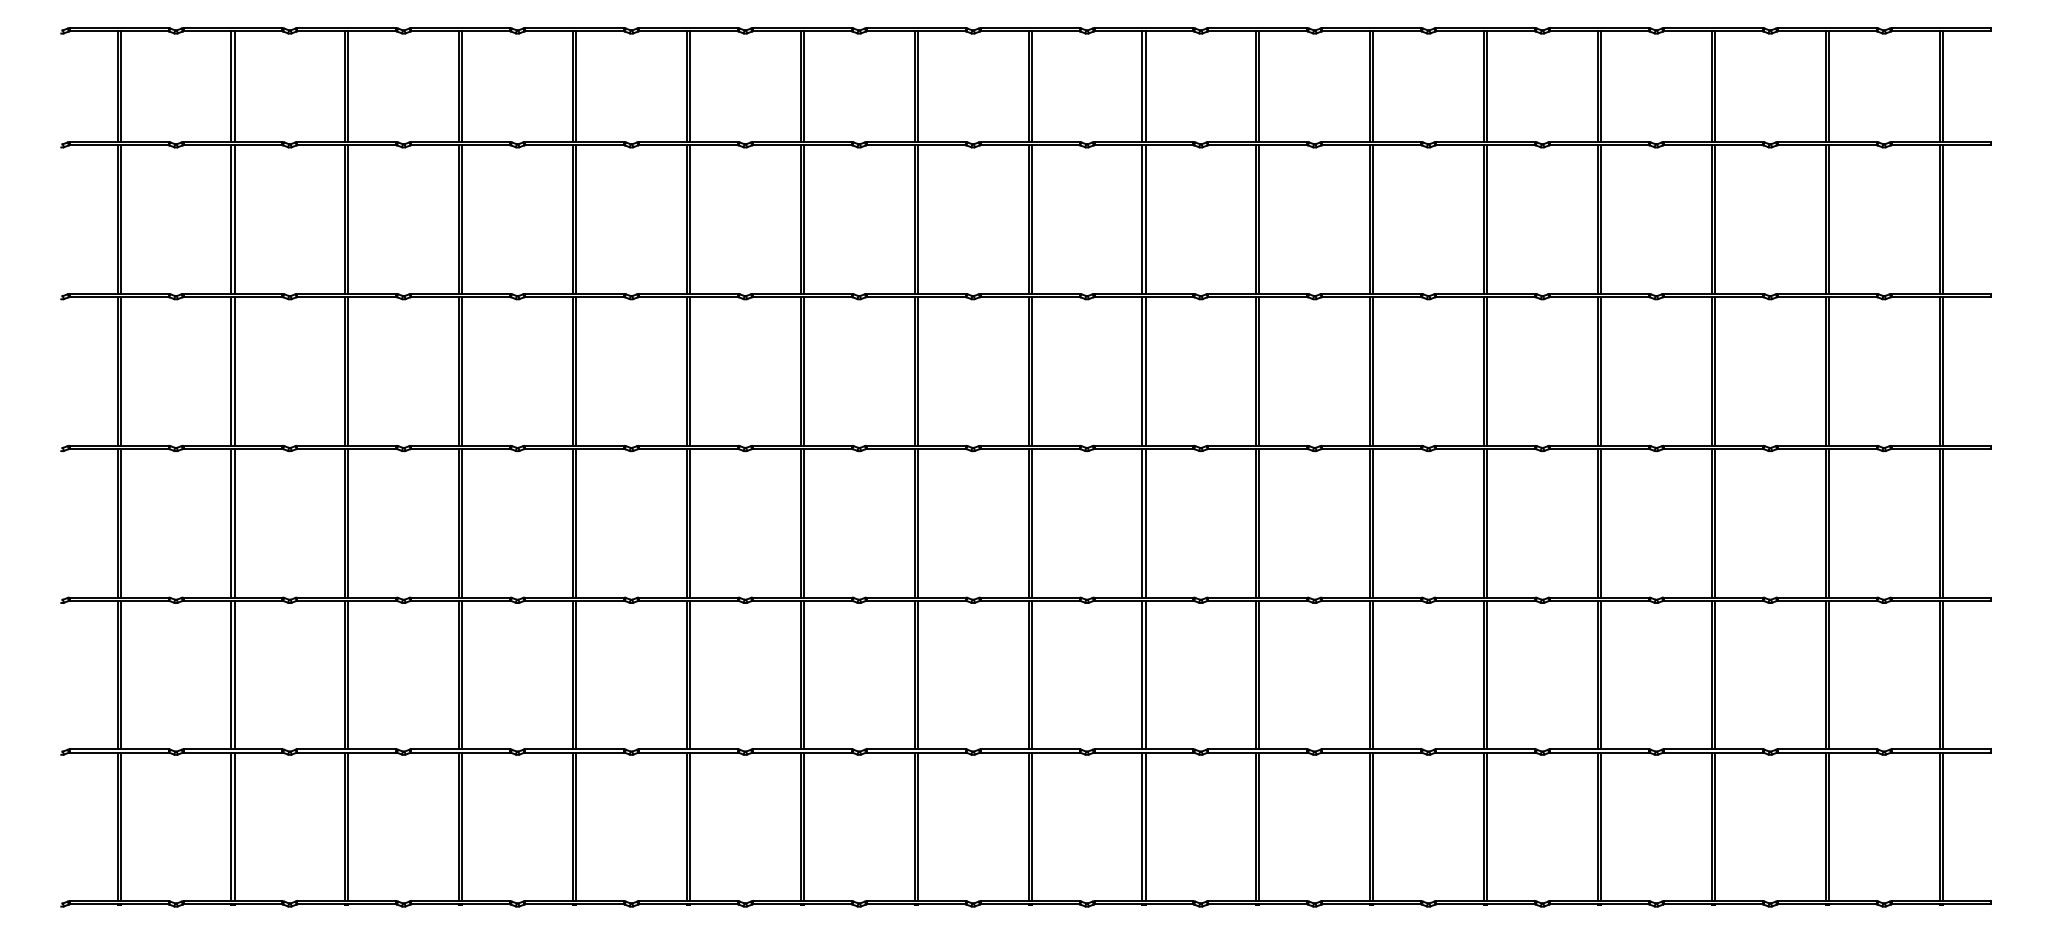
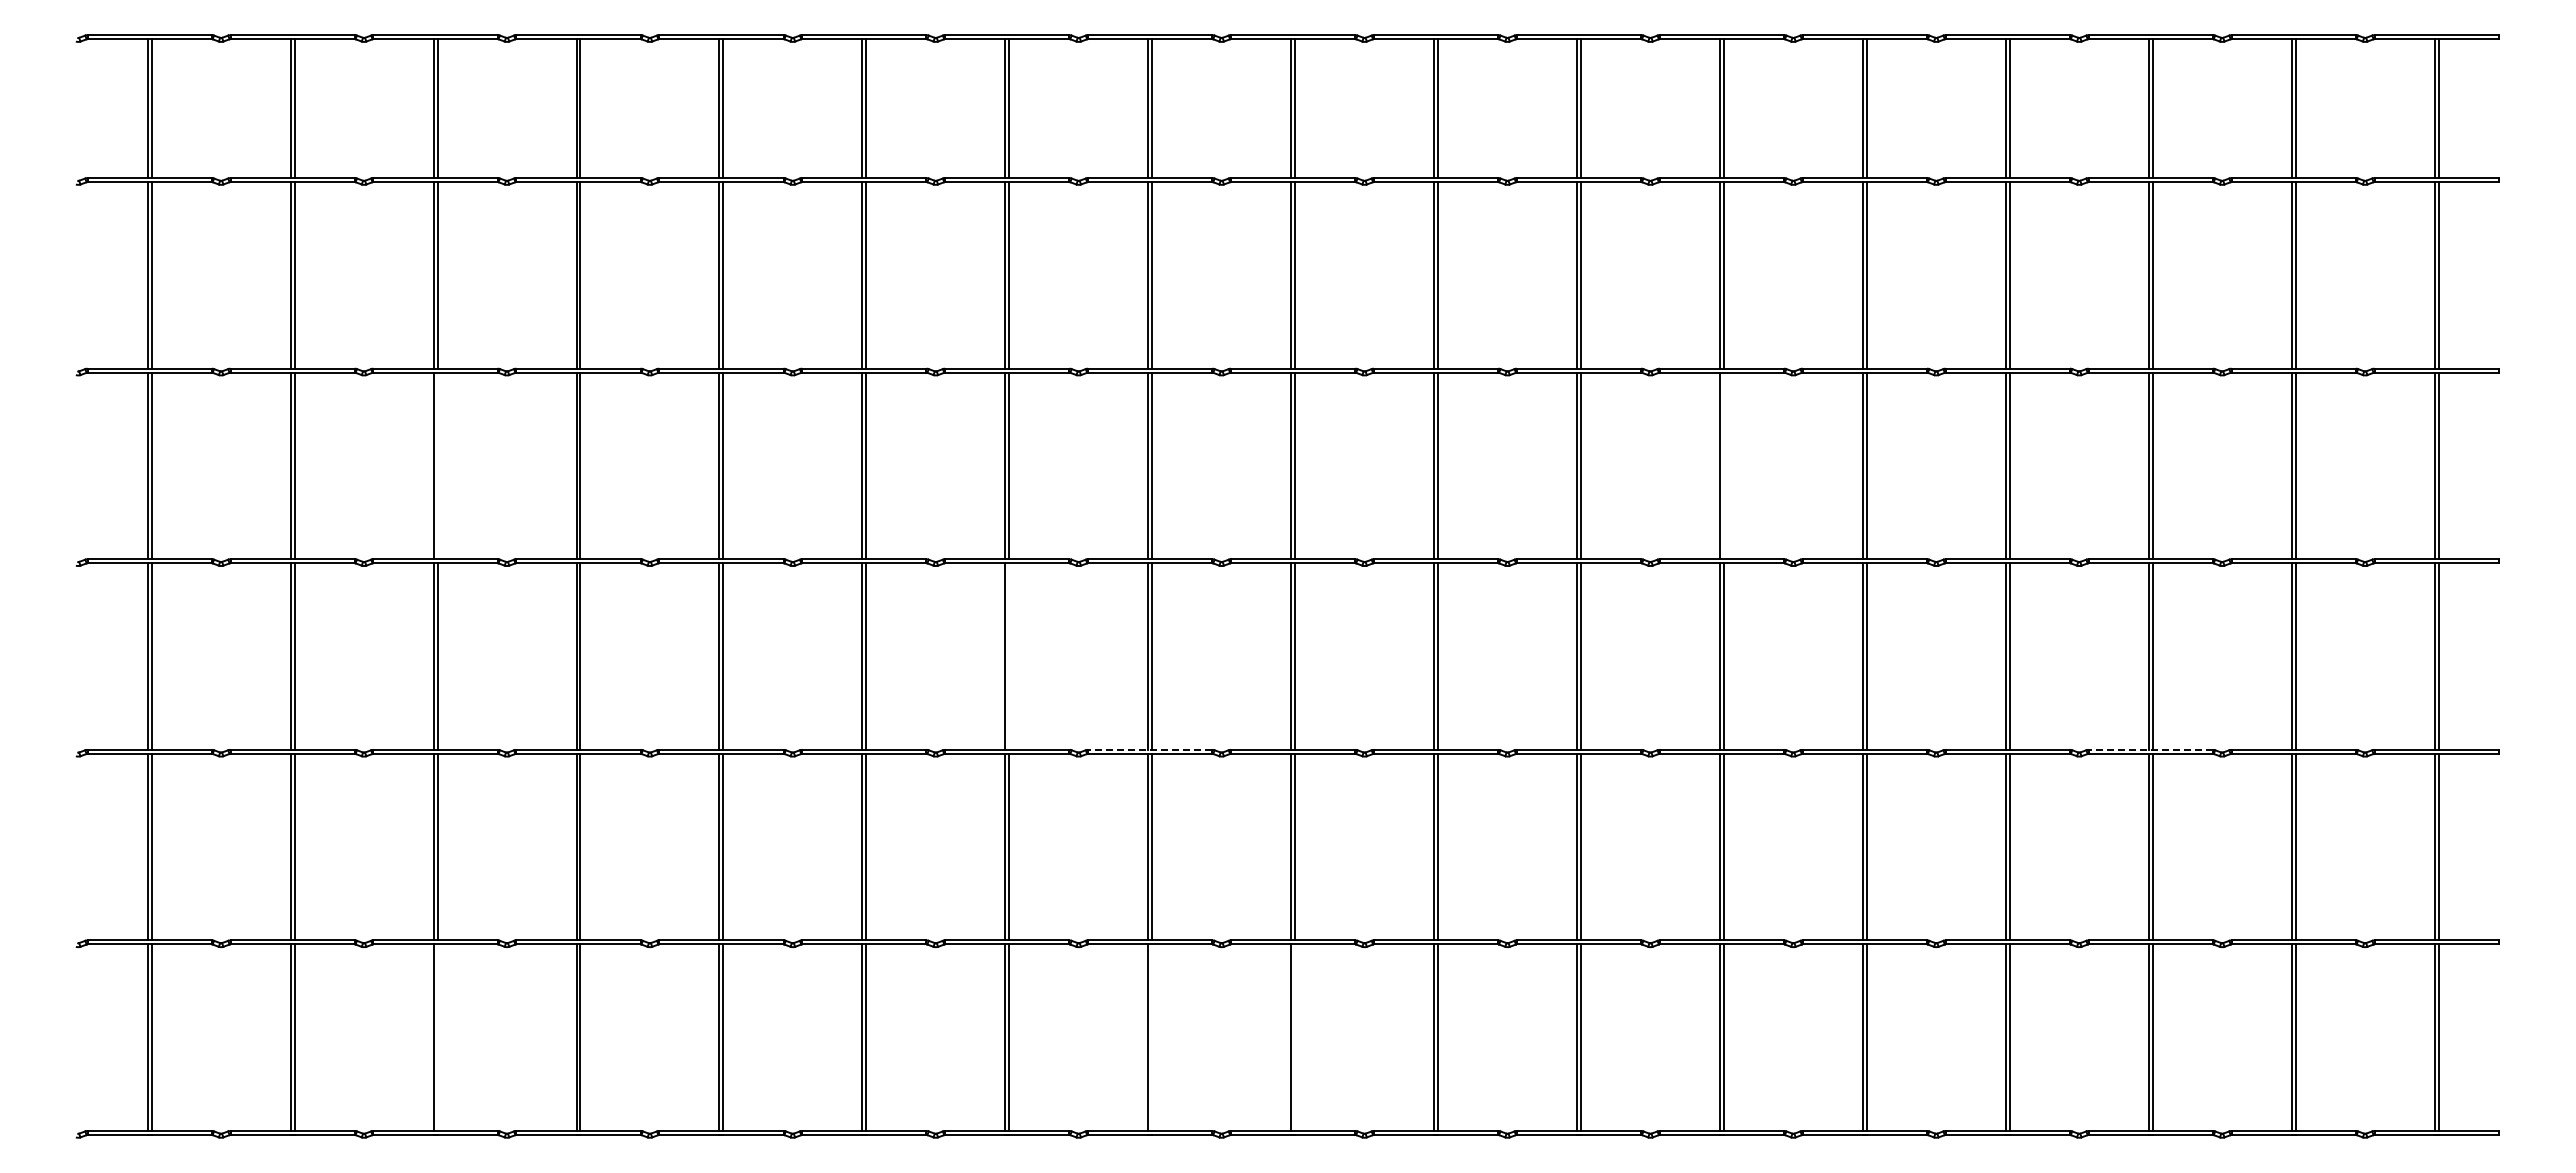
line: (348, 371) -> (437, 465), removed
line: (1372, 371) -> (1723, 465), removed
line: (804, 523) -> (1009, 656), removed
line: (915, 597) -> (1149, 749), solid -> dashed
line: (1713, 597) -> (2150, 749), solid -> dashed
line: (348, 826) -> (437, 1037), removed
line: (918, 826) -> (1152, 1037), removed
line: (1031, 826) -> (1295, 1037), removed

